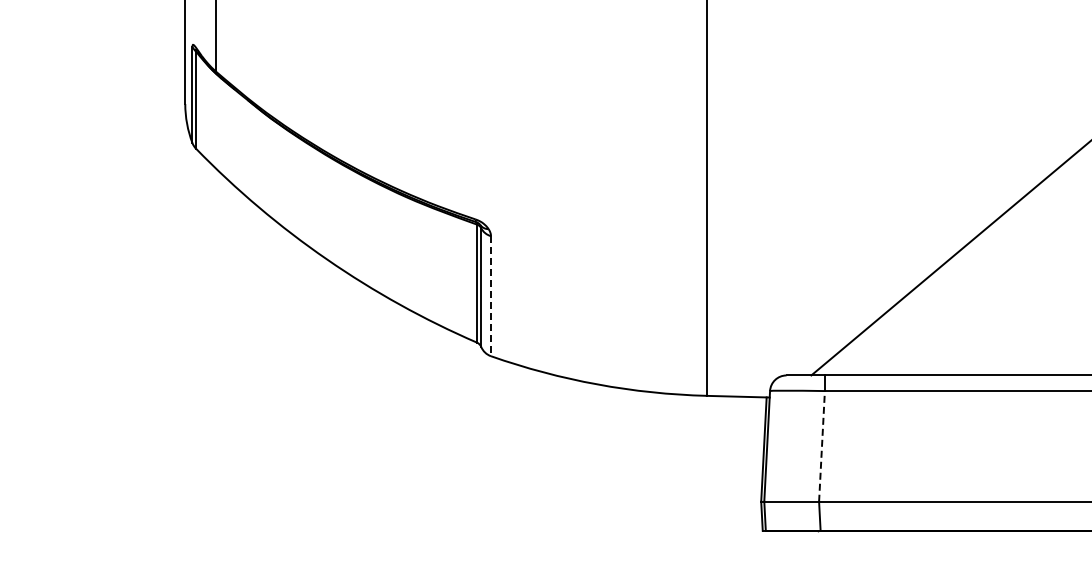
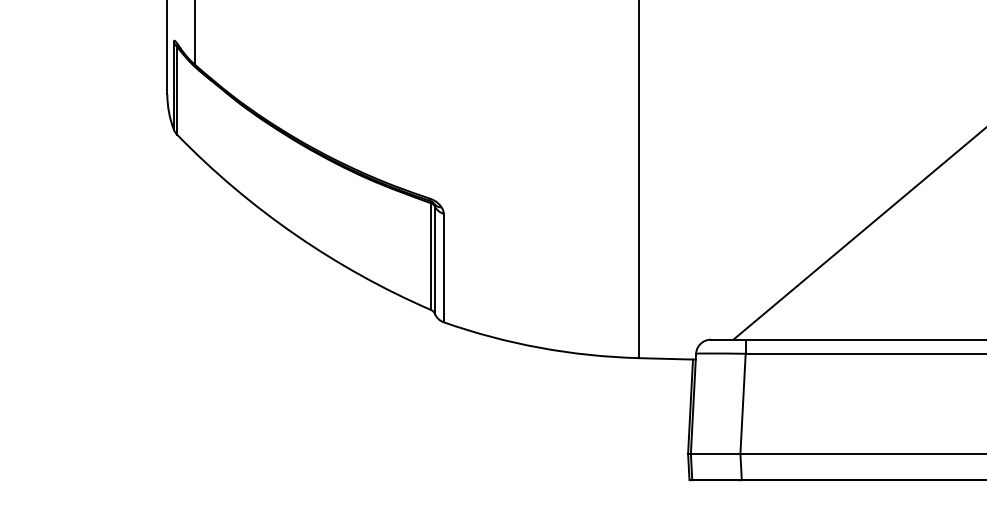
line: (491, 296) -> (444, 268), dashed -> solid
line: (822, 445) -> (743, 403), dashed -> solid

